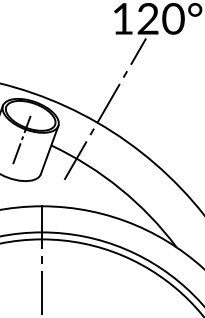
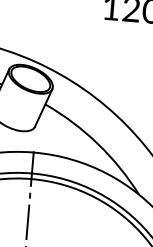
line: (105, 108) -> (91, 78), removed
line: (21, 139) -> (21, 97), removed

